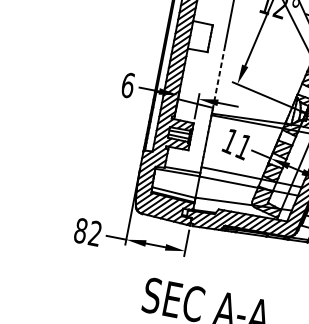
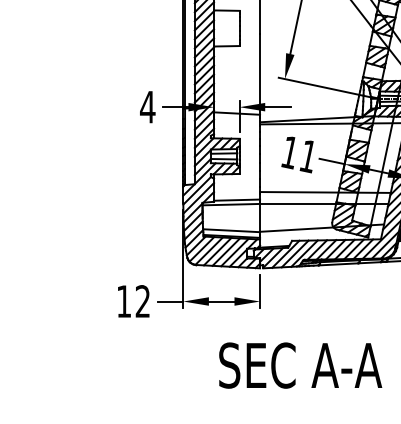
line: (219, 77) -> (260, 74), dashed -> solid
text: (127, 84) -> (147, 106), 6 -> 4
text: (80, 230) -> (123, 301), 82 -> 12

